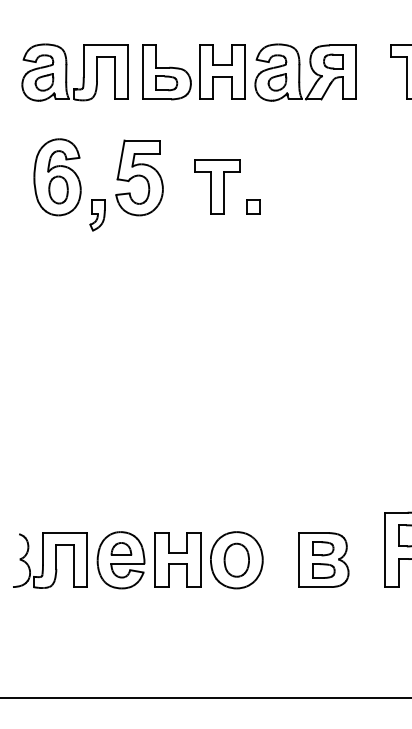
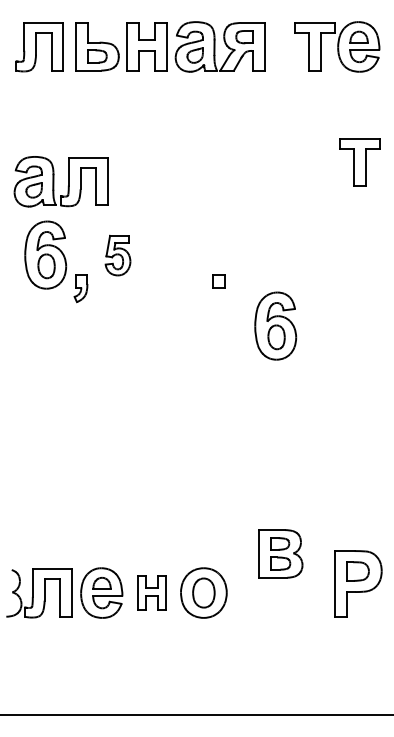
part: (74, 72) -> (60, 181), moved
part: (248, 72) -> (214, 162), removed
part: (138, 177) -> (117, 255), size x0.6
part: (217, 186) -> (186, 263), removed
part: (317, 257) -> (275, 325), added
part: (177, 559) -> (151, 592), size x0.7
part: (323, 559) -> (280, 553), moved

